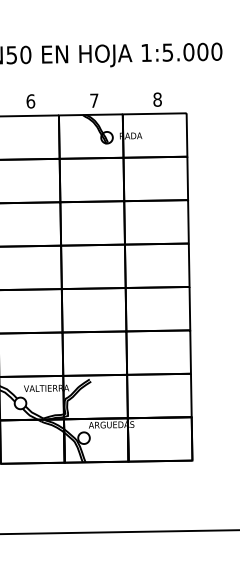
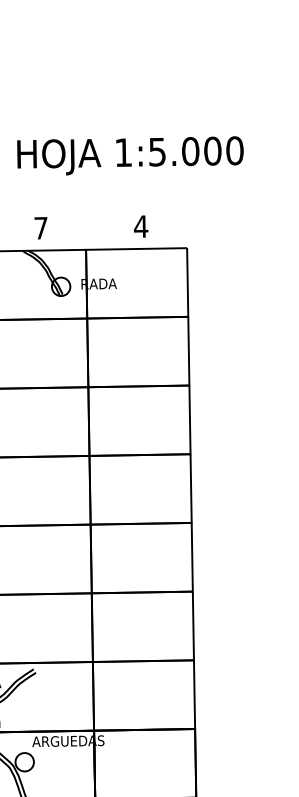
text: (157, 99) -> (140, 226), 8 -> 4

